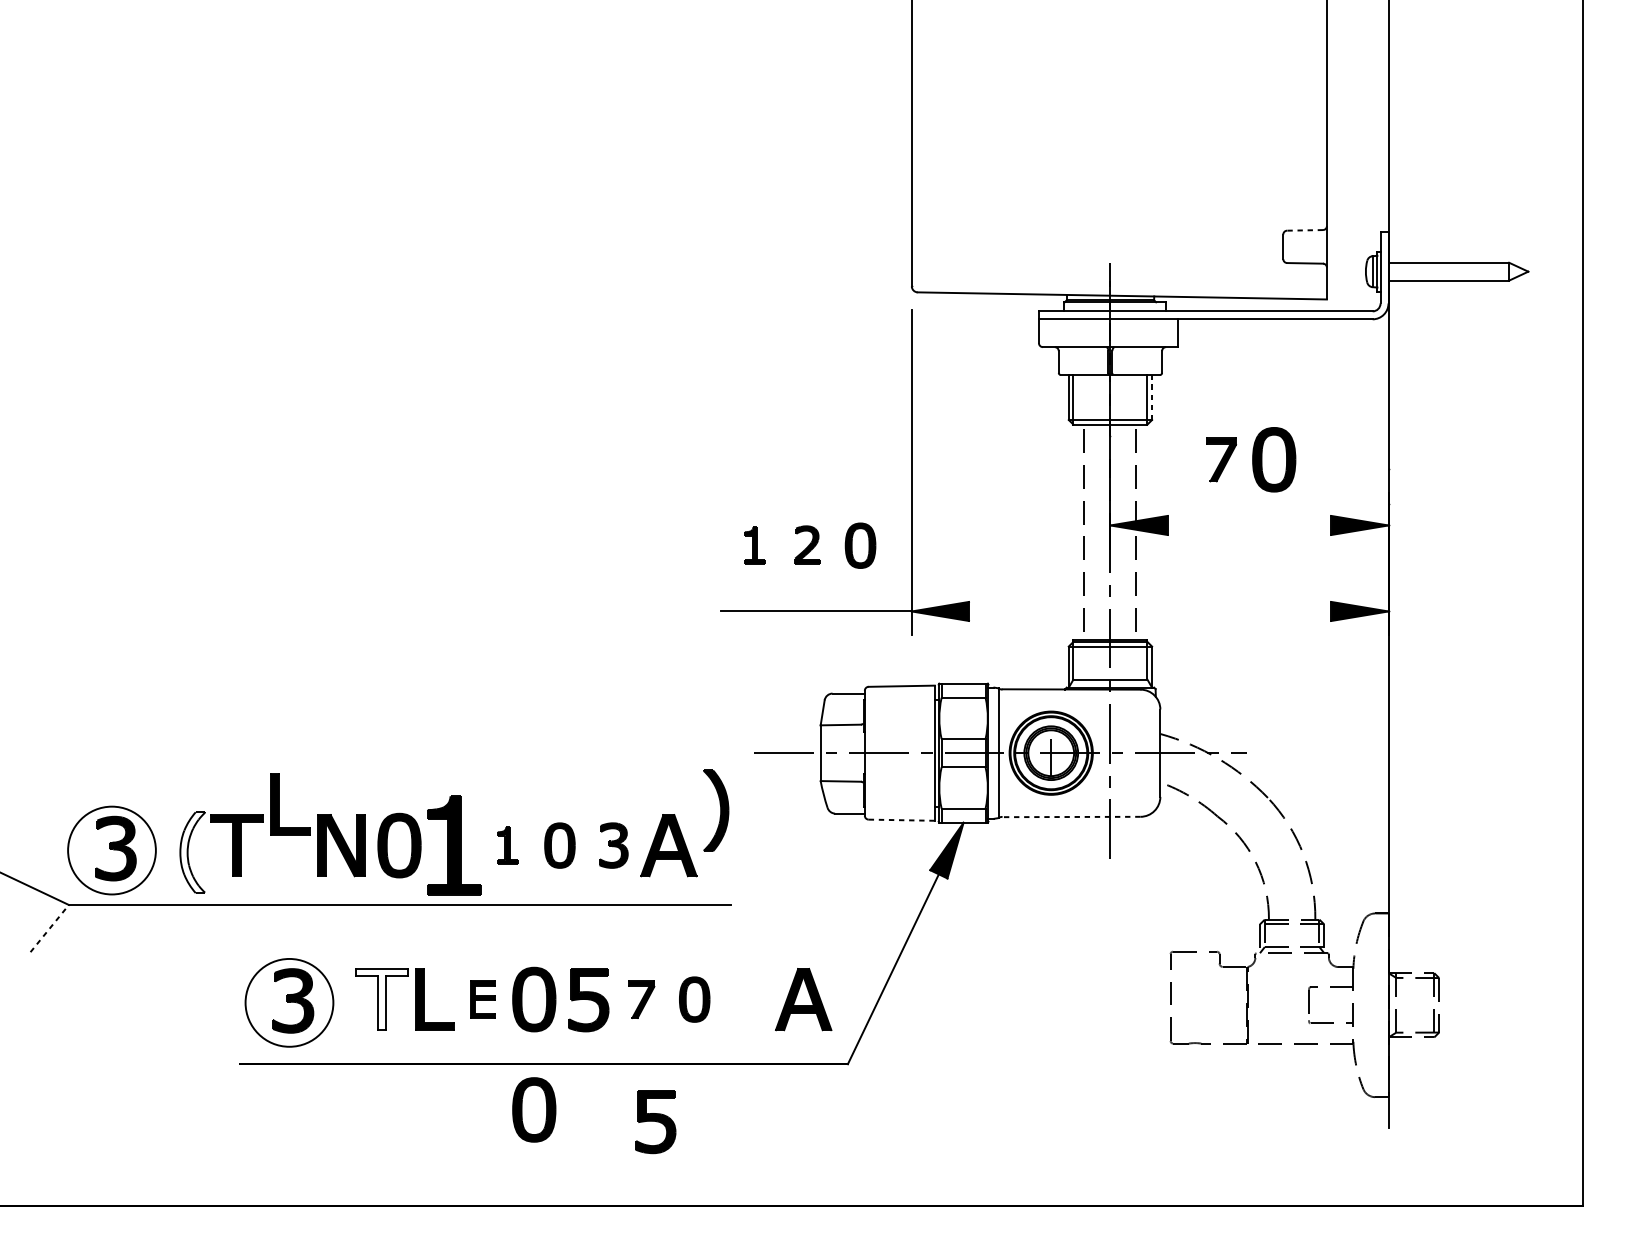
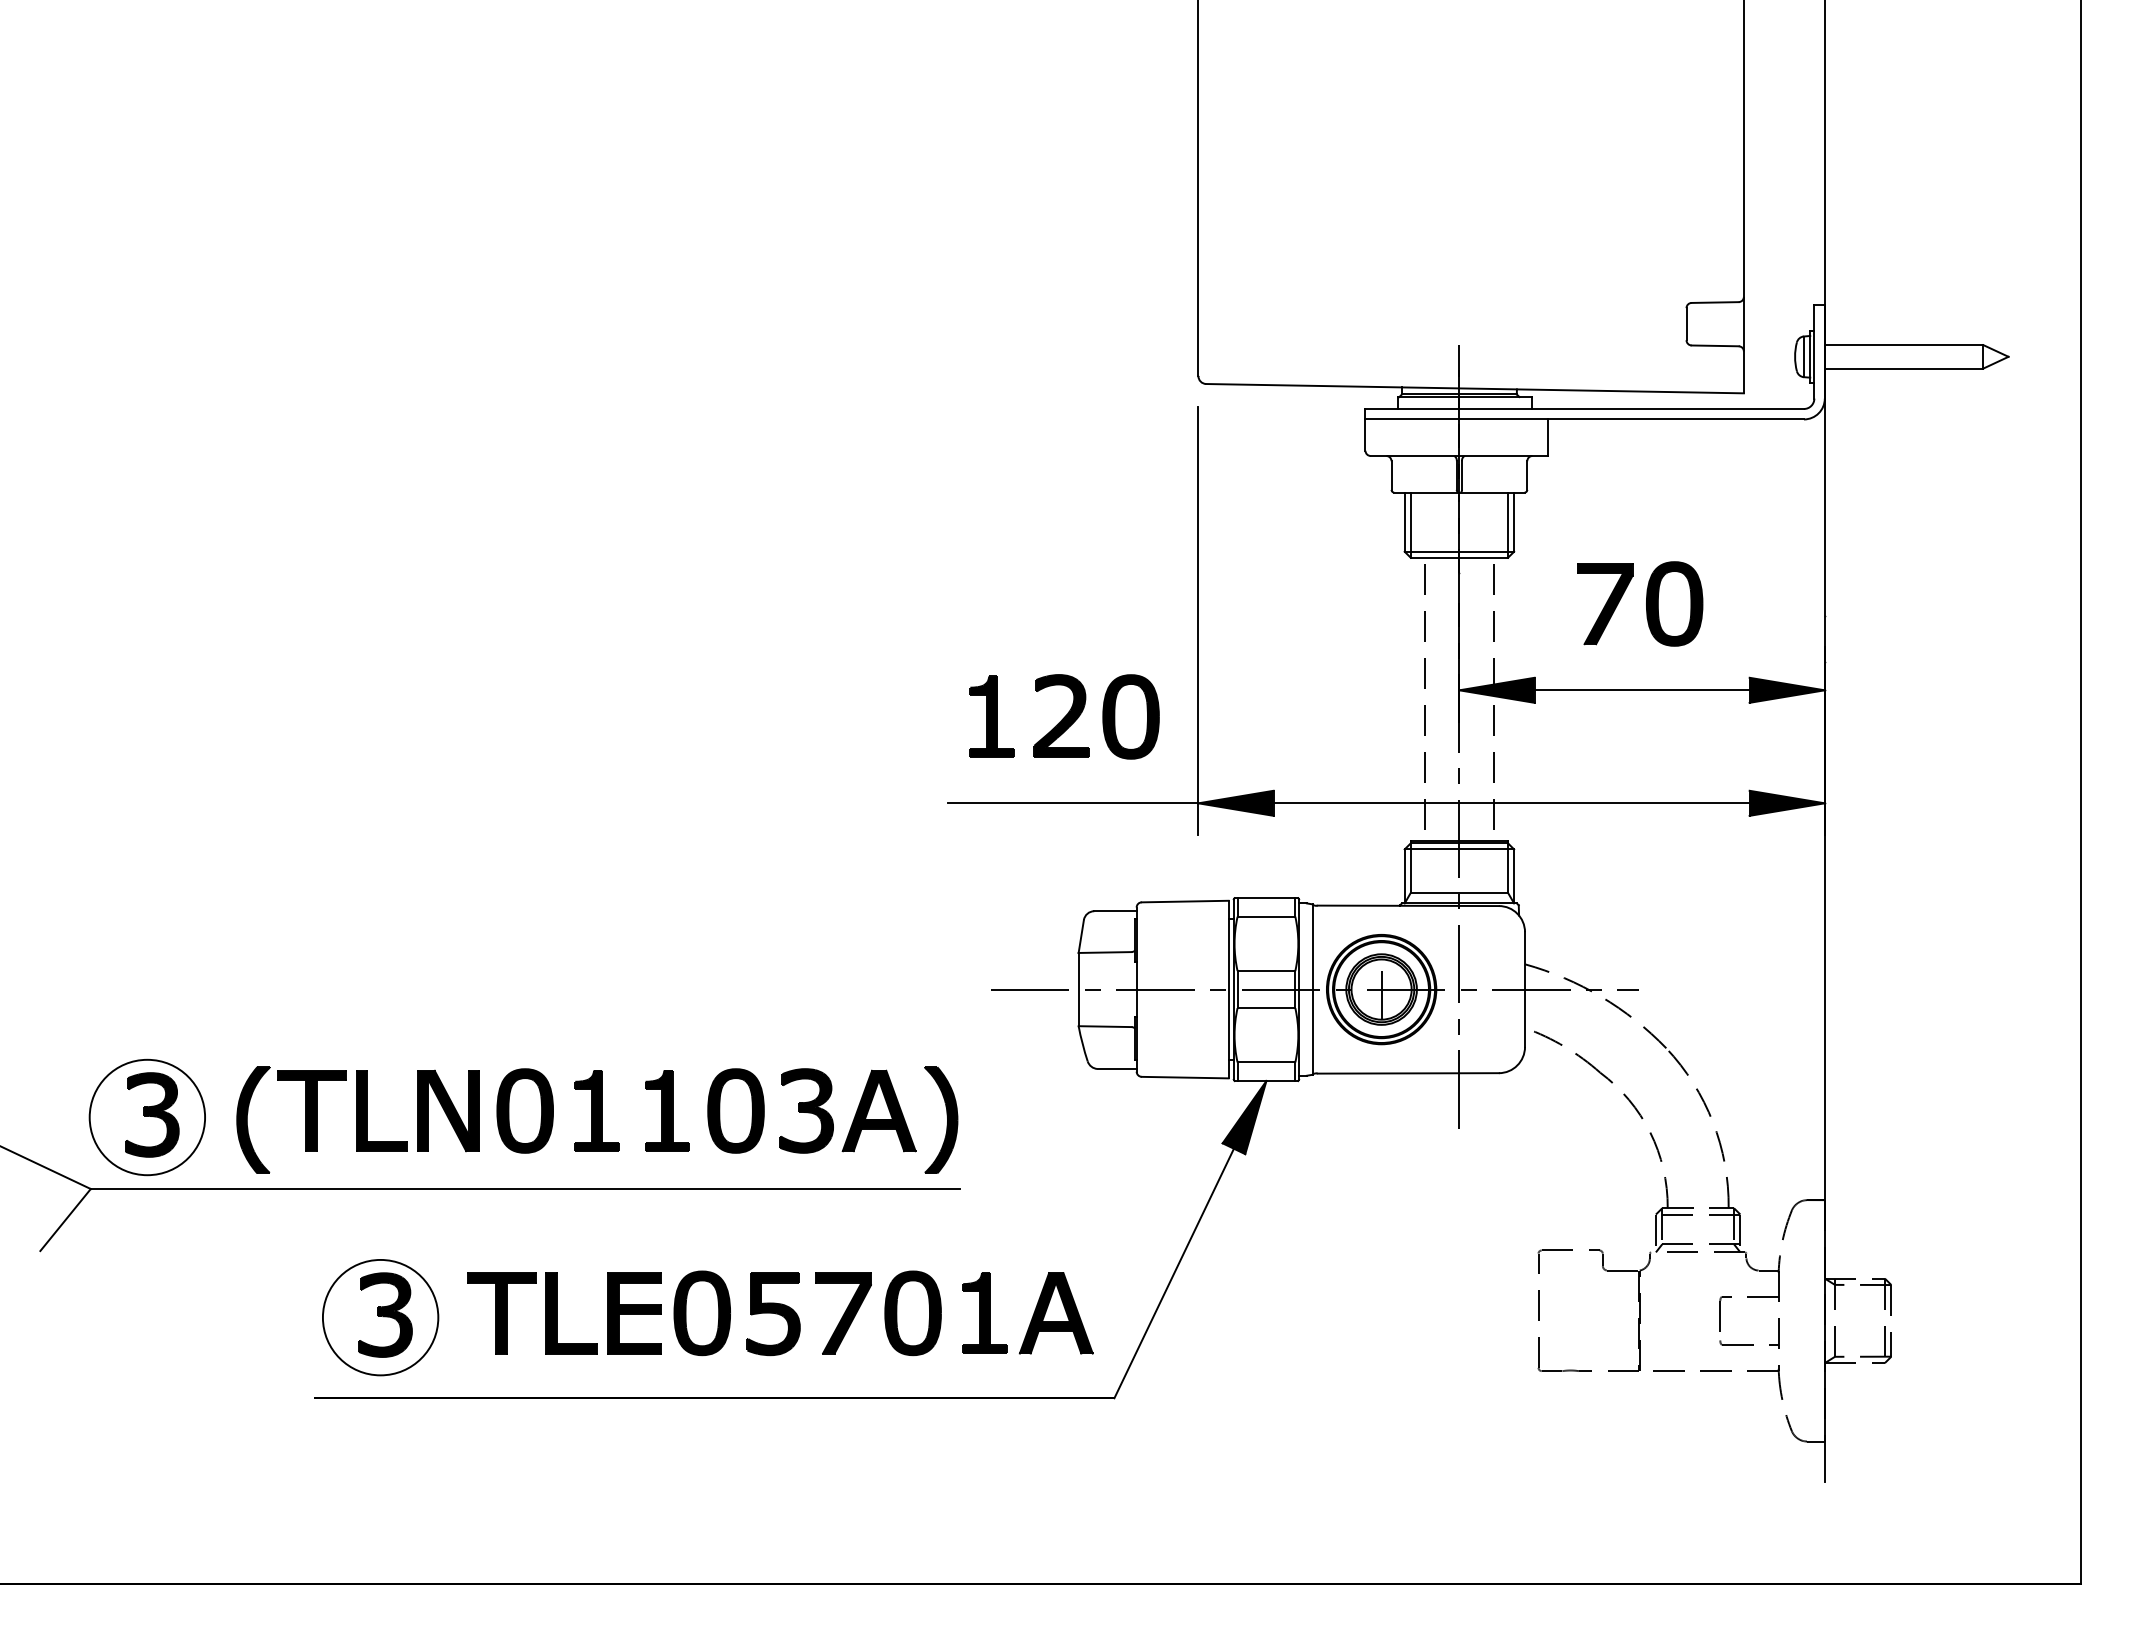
line: (1305, 230) -> (1715, 302), dashed -> solid
line: (1152, 397) -> (1514, 522), dashed -> solid
part: (1221, 460) -> (1605, 604), size x1.43
line: (1249, 525) -> (1641, 690), added
part: (807, 544) -> (1061, 715), size x1.67
part: (754, 545) -> (991, 716), size x1.67
part: (860, 545) -> (1130, 716), size x1.43
line: (1150, 611) -> (1511, 803), added
part: (279, 804) -> (367, 1110), moved
part: (716, 810) -> (941, 1119), moved
line: (1071, 817) -> (1408, 1073), dashed -> solid
line: (901, 820) -> (1185, 1077), dashed -> solid
part: (453, 845) -> (596, 1110), size x0.62
part: (507, 845) -> (667, 1110), size x1.67
part: (559, 845) -> (735, 1110), size x1.43
part: (613, 845) -> (806, 1110), size x1.43
fill: (192, 852) -> (253, 1120), added
line: (49, 928) -> (65, 1220), dashed -> solid
part: (749, 998) -> (984, 1312), added
fill: (381, 999) -> (501, 1313), added
part: (482, 999) -> (634, 1313), size x1.67
part: (641, 999) -> (843, 1313), size x1.67
part: (694, 999) -> (912, 1313), size x1.43
part: (533, 1110) -> (701, 1458), removed
part: (655, 1122) -> (861, 1474), removed

